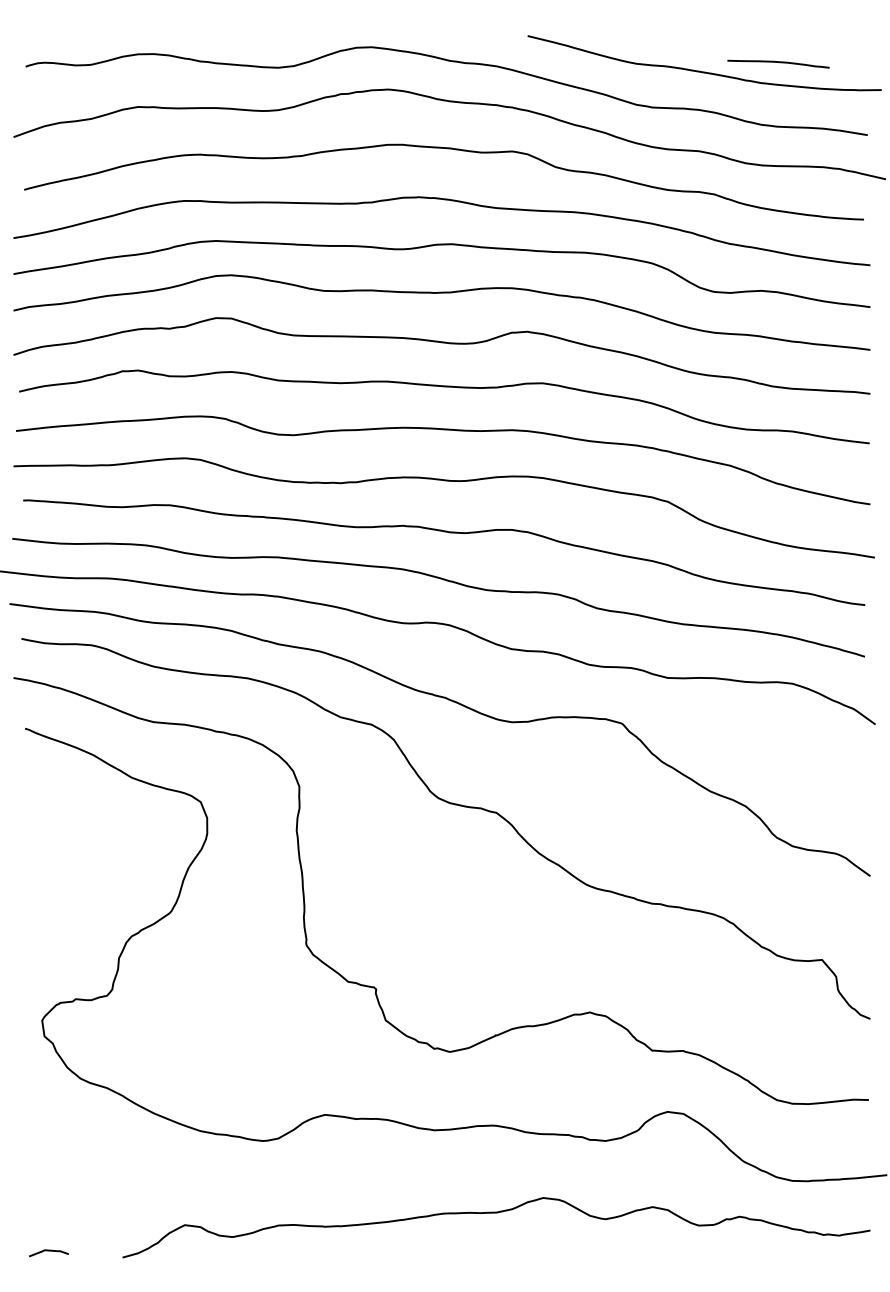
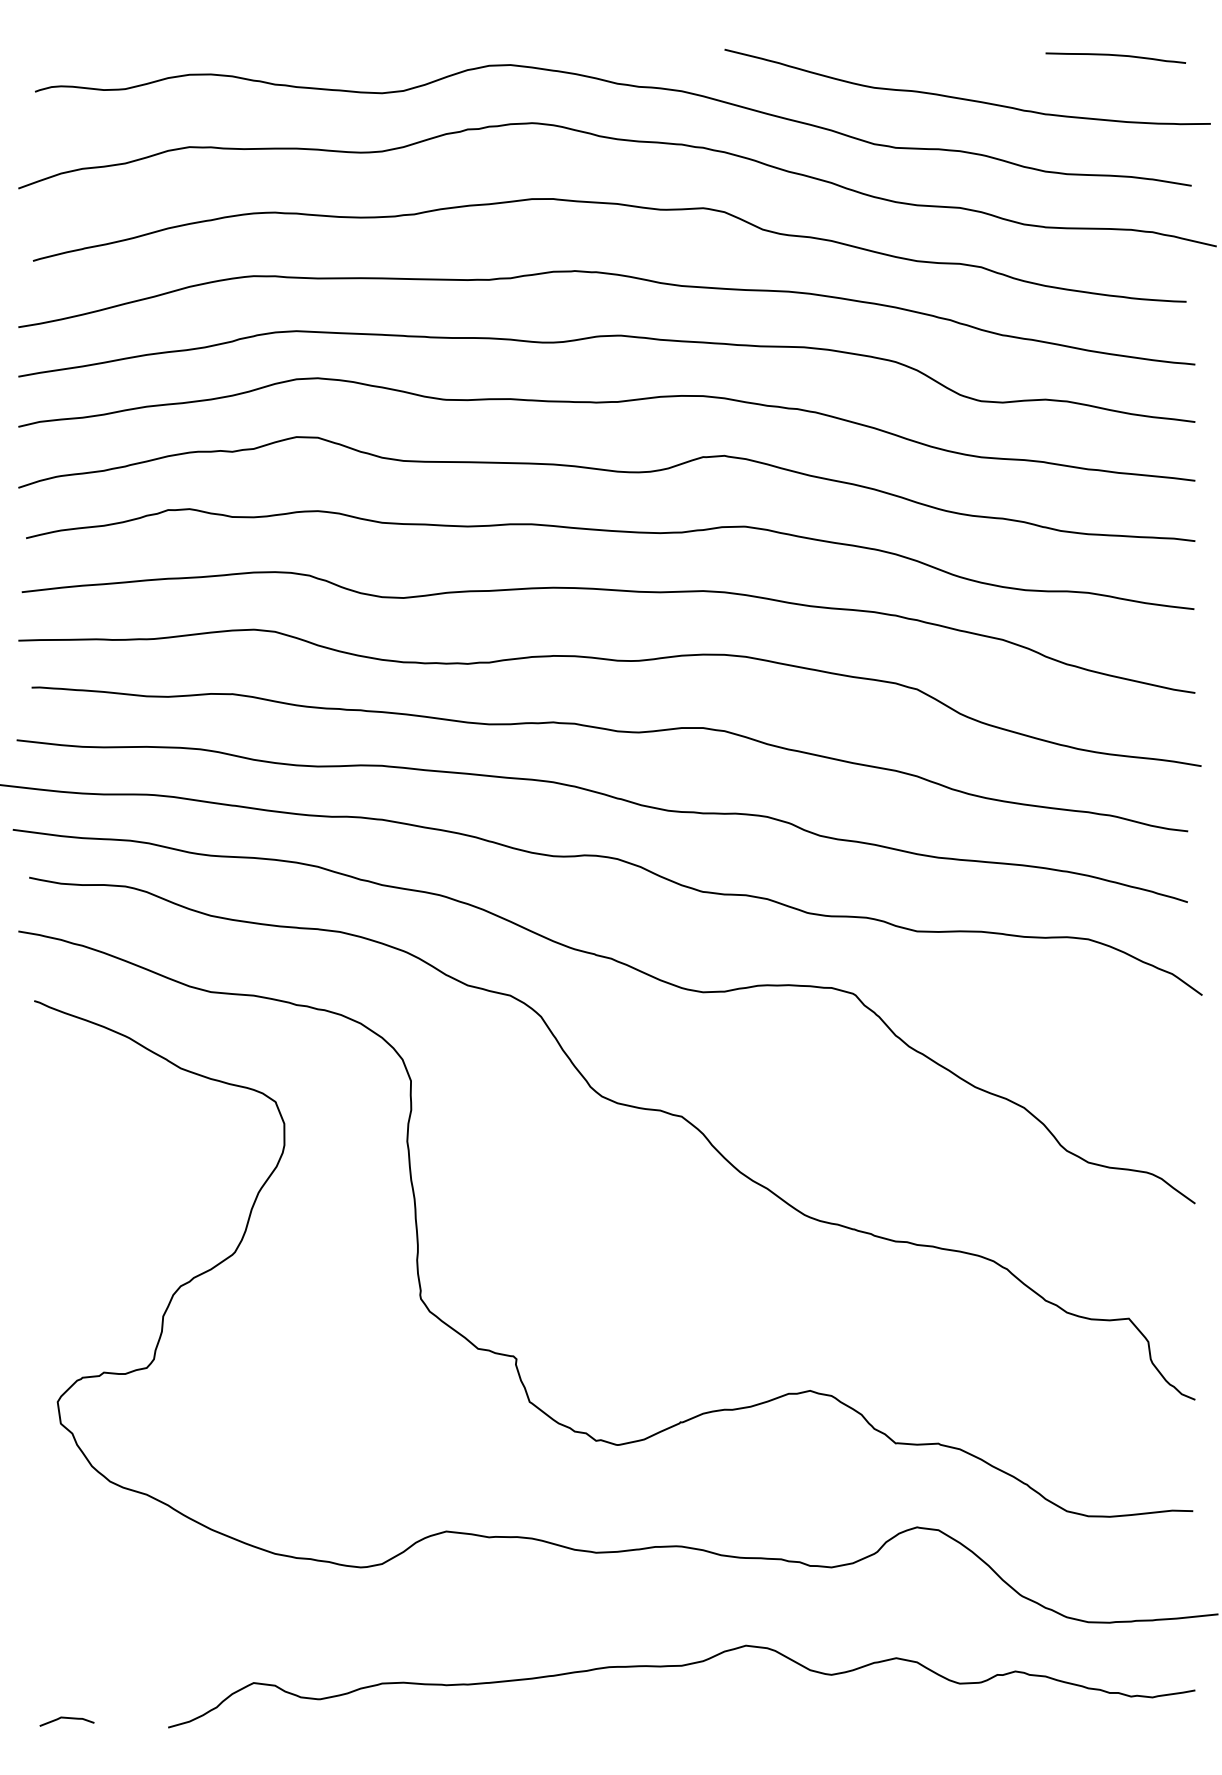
curve: (778, 62) -> (1115, 55), moved

